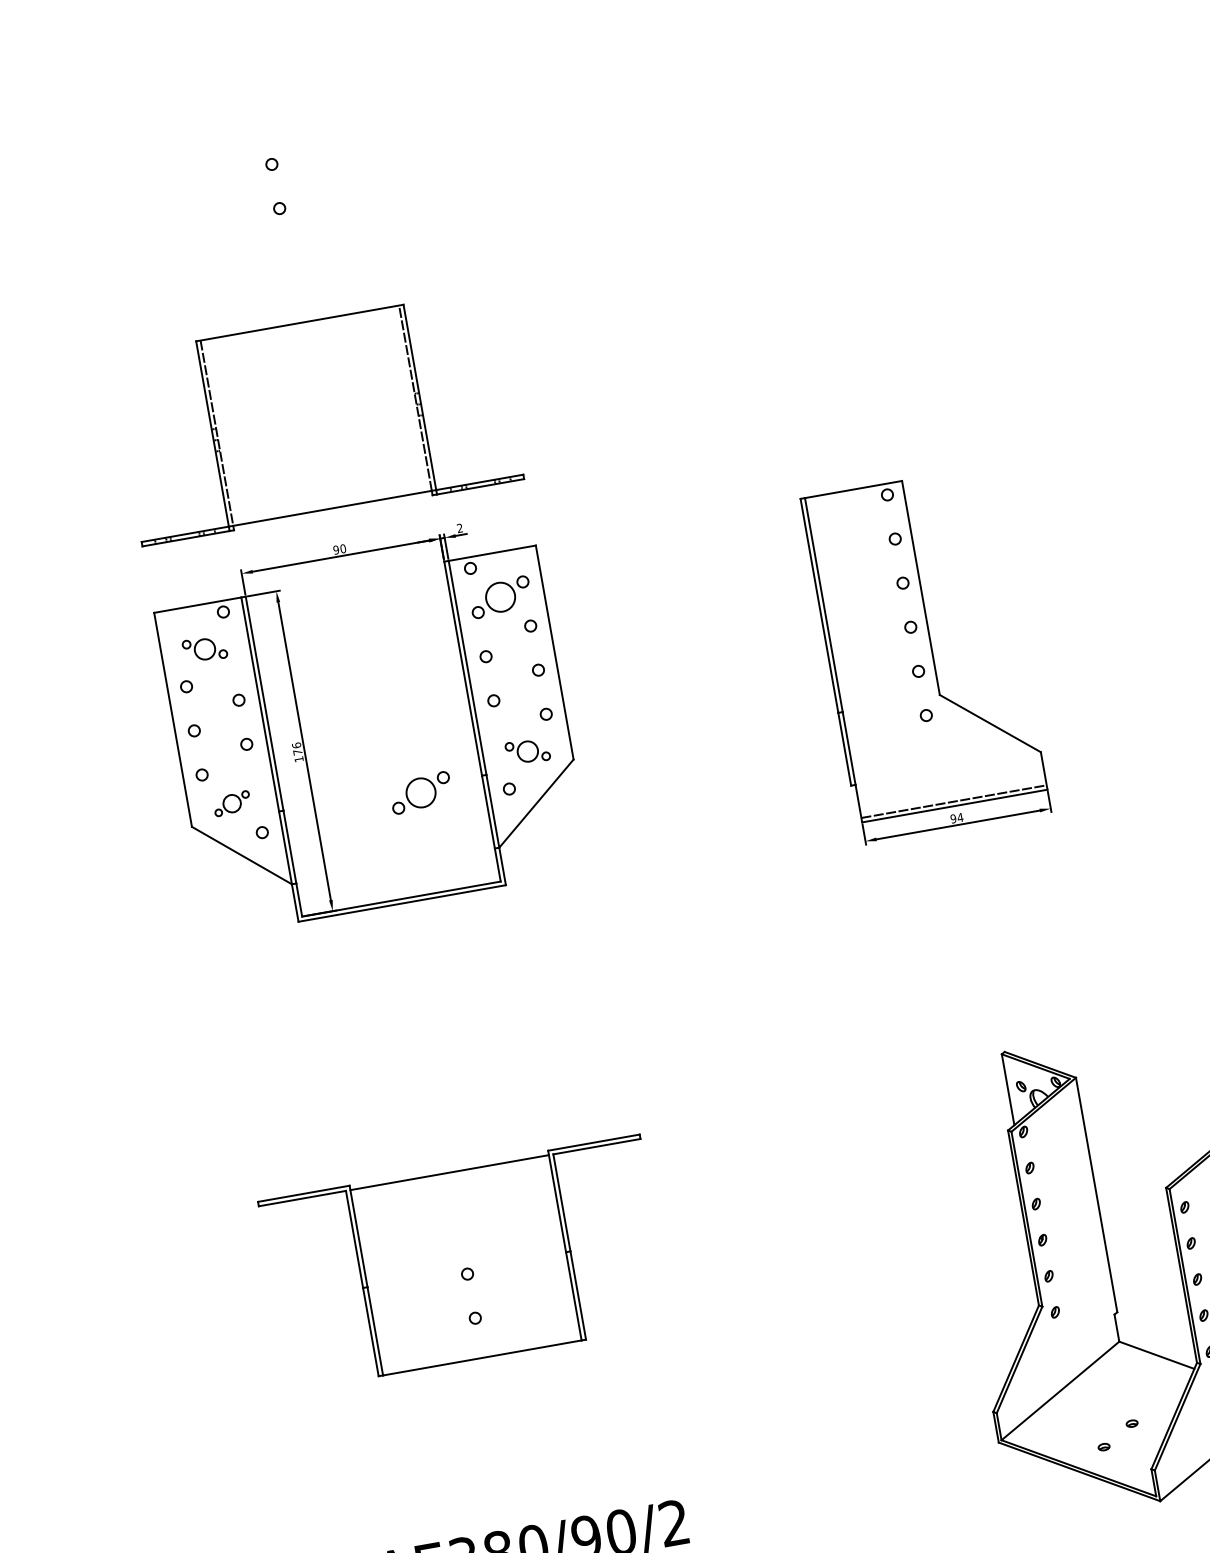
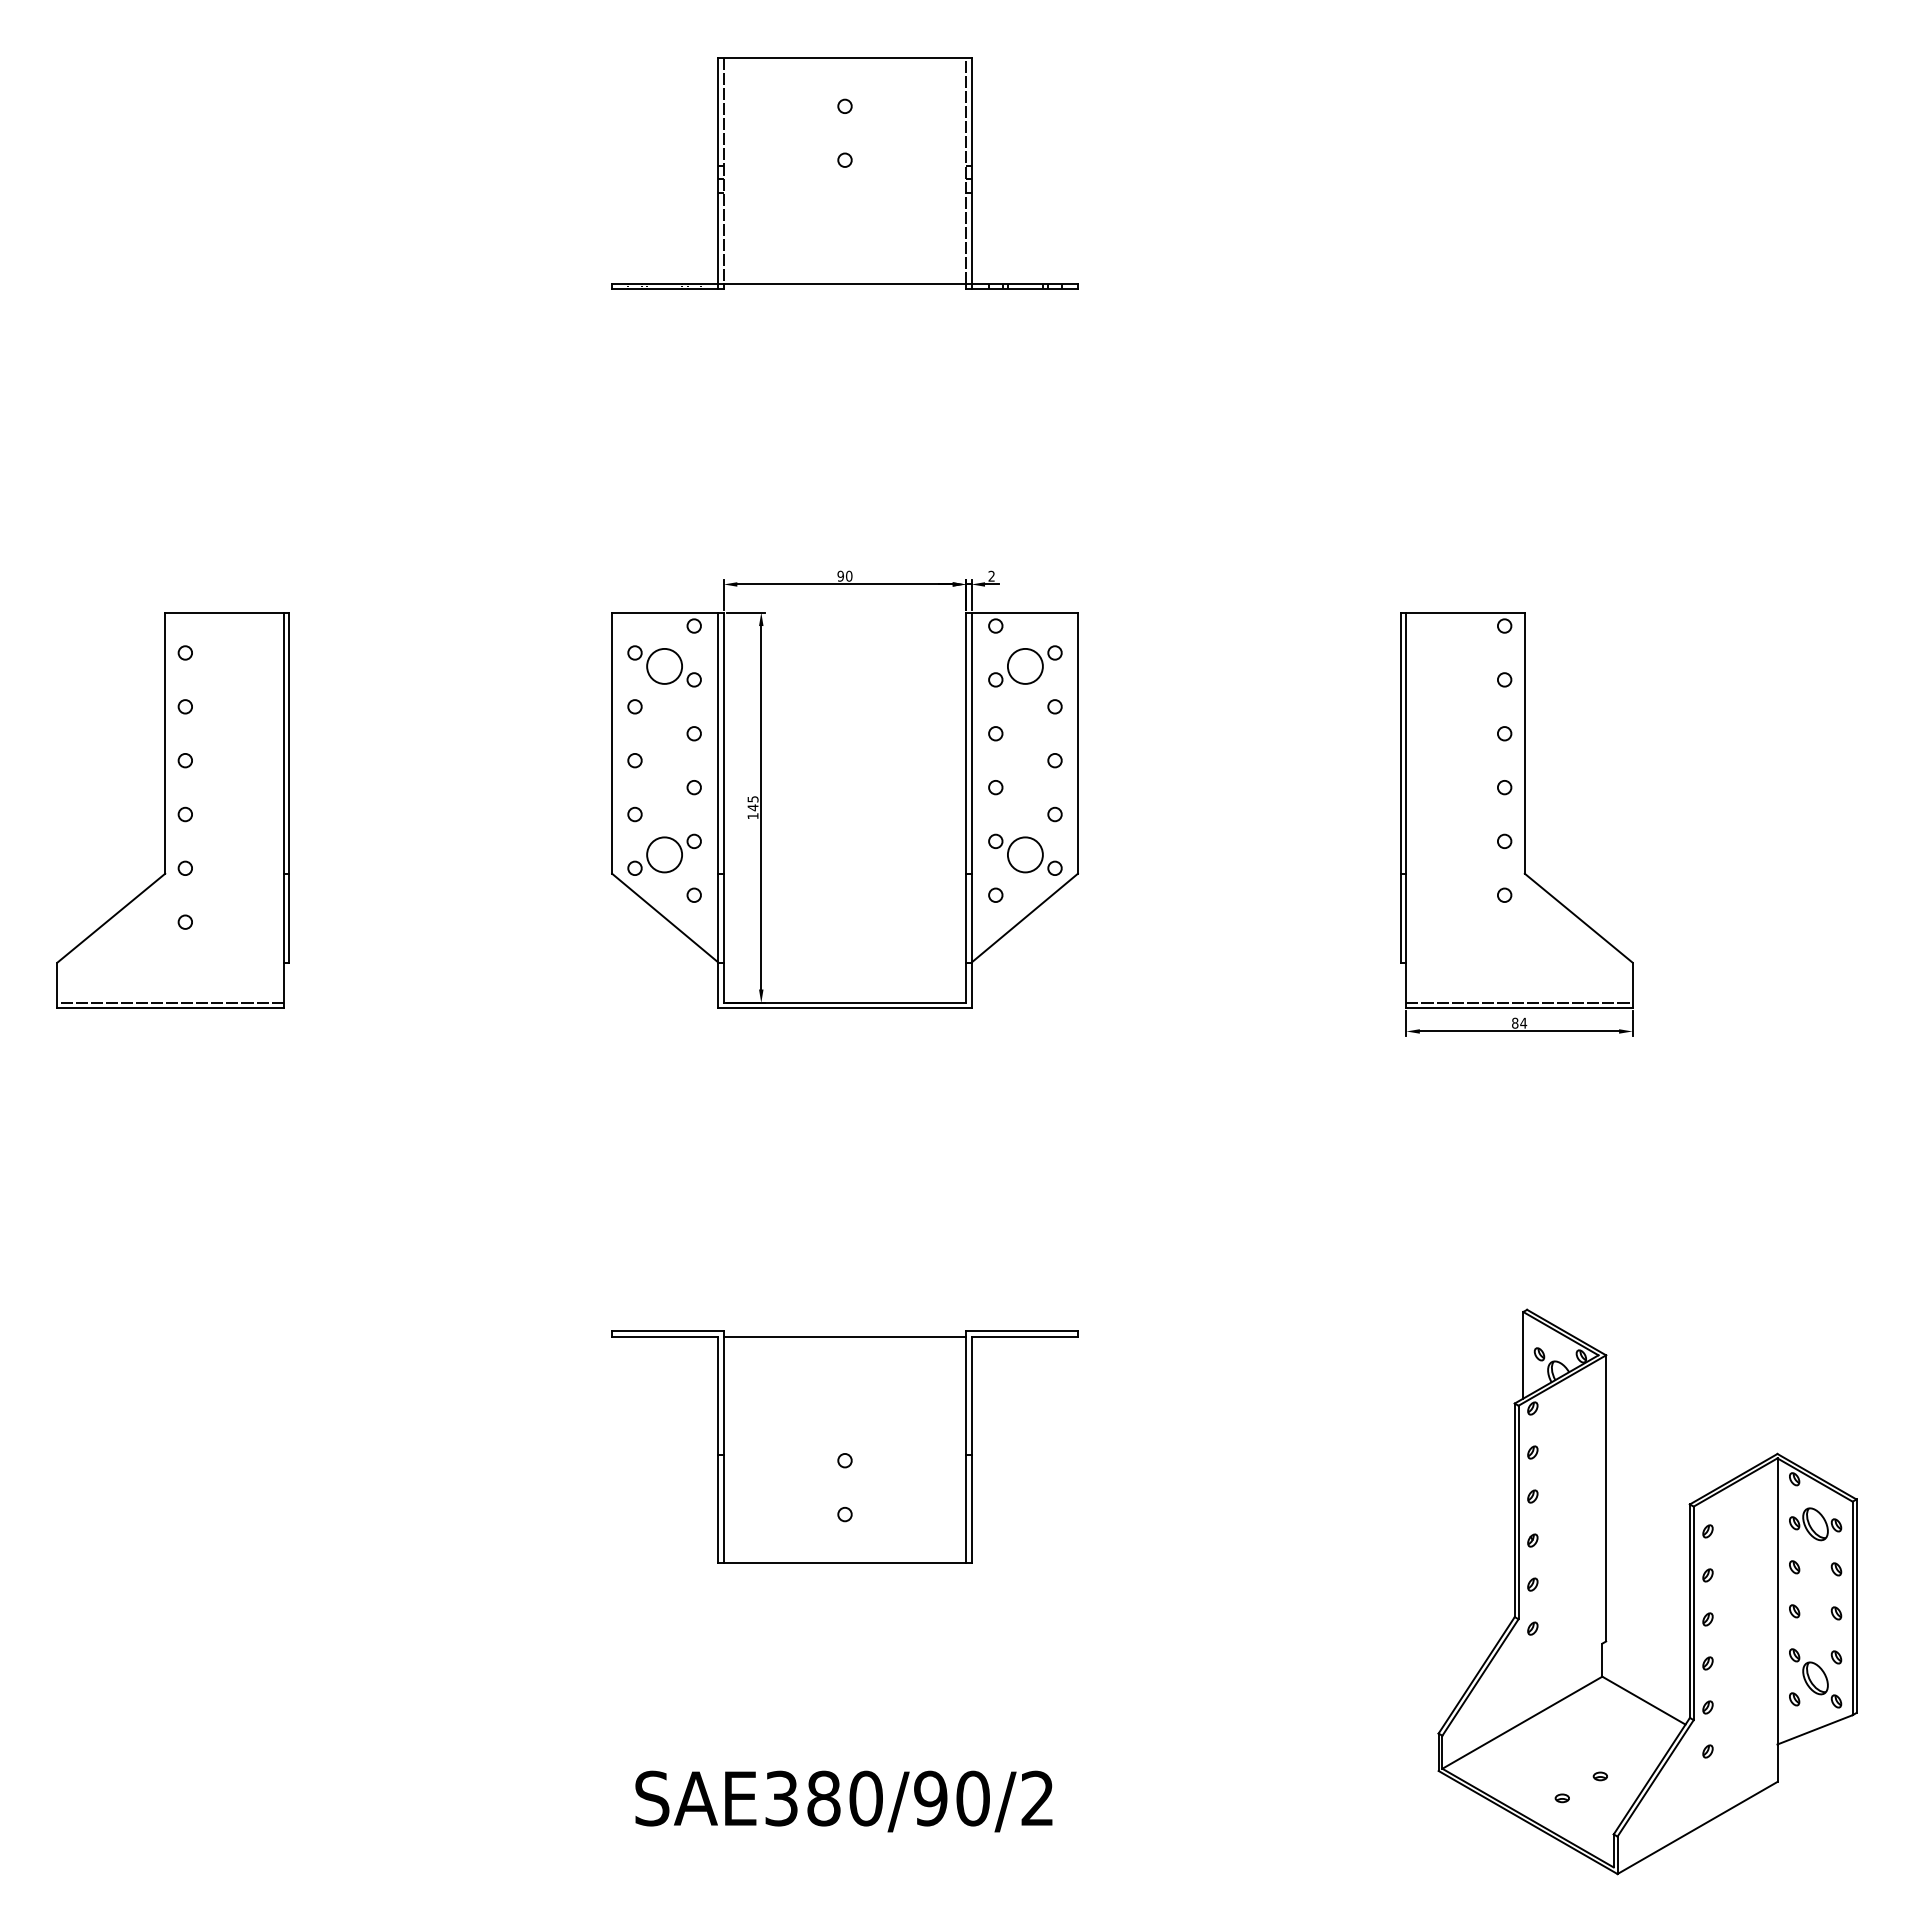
part: (316, 417) -> (844, 173), moved
part: (204, 649) -> (664, 666), size x1.43
text: (296, 749) -> (752, 803), 176 -> 145
part: (527, 751) -> (1025, 854), size x1.43
part: (421, 792) -> (890, 881), removed
part: (232, 803) -> (664, 854), size x1.67
text: (952, 819) -> (1514, 1023), 94 -> 84

